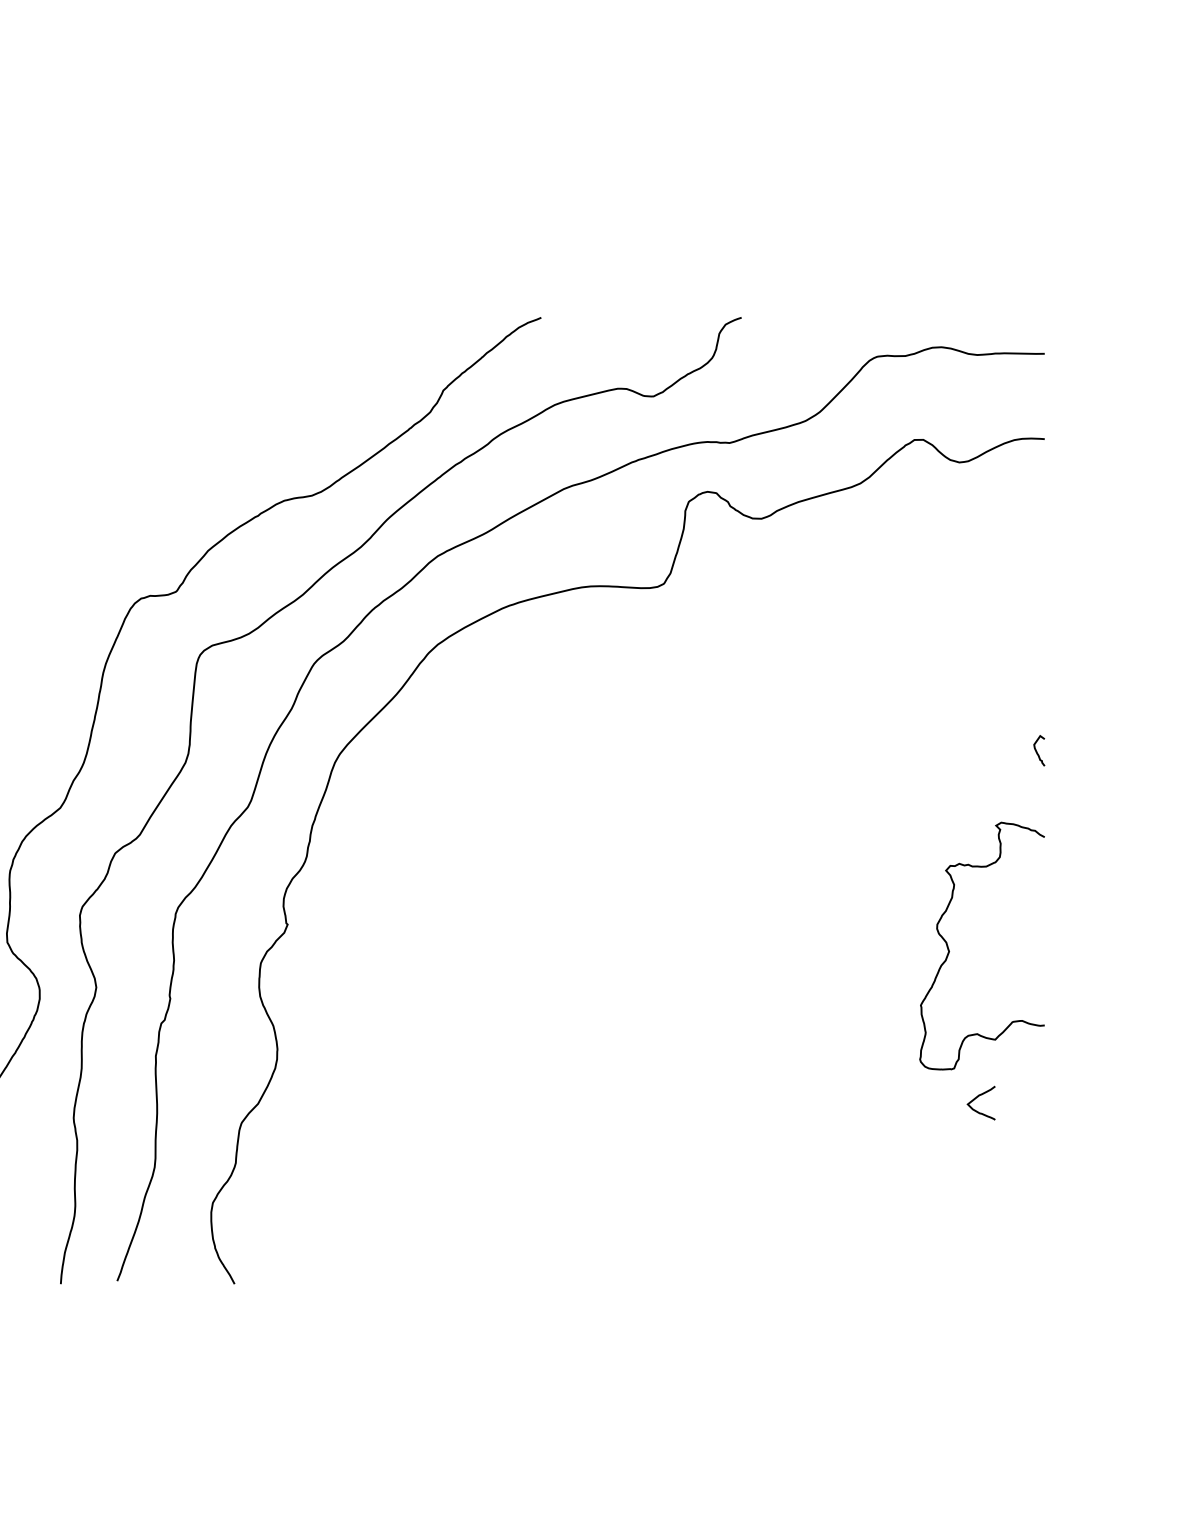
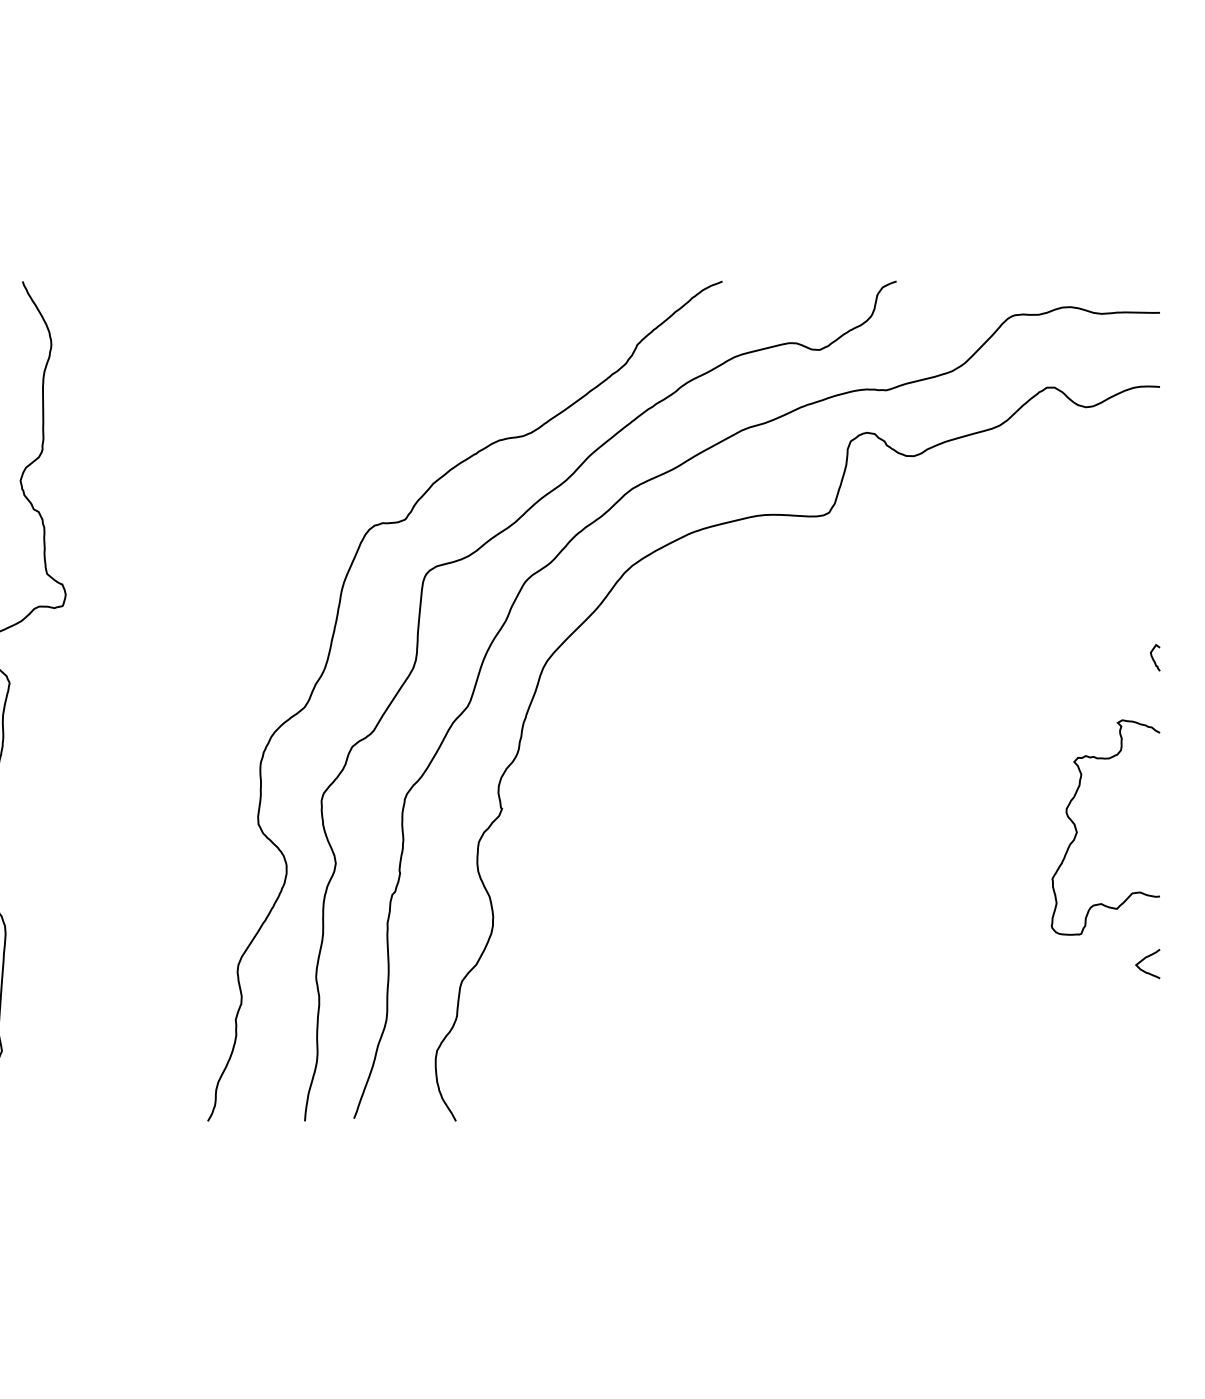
curve: (976, 1099) -> (1143, 960), moved

